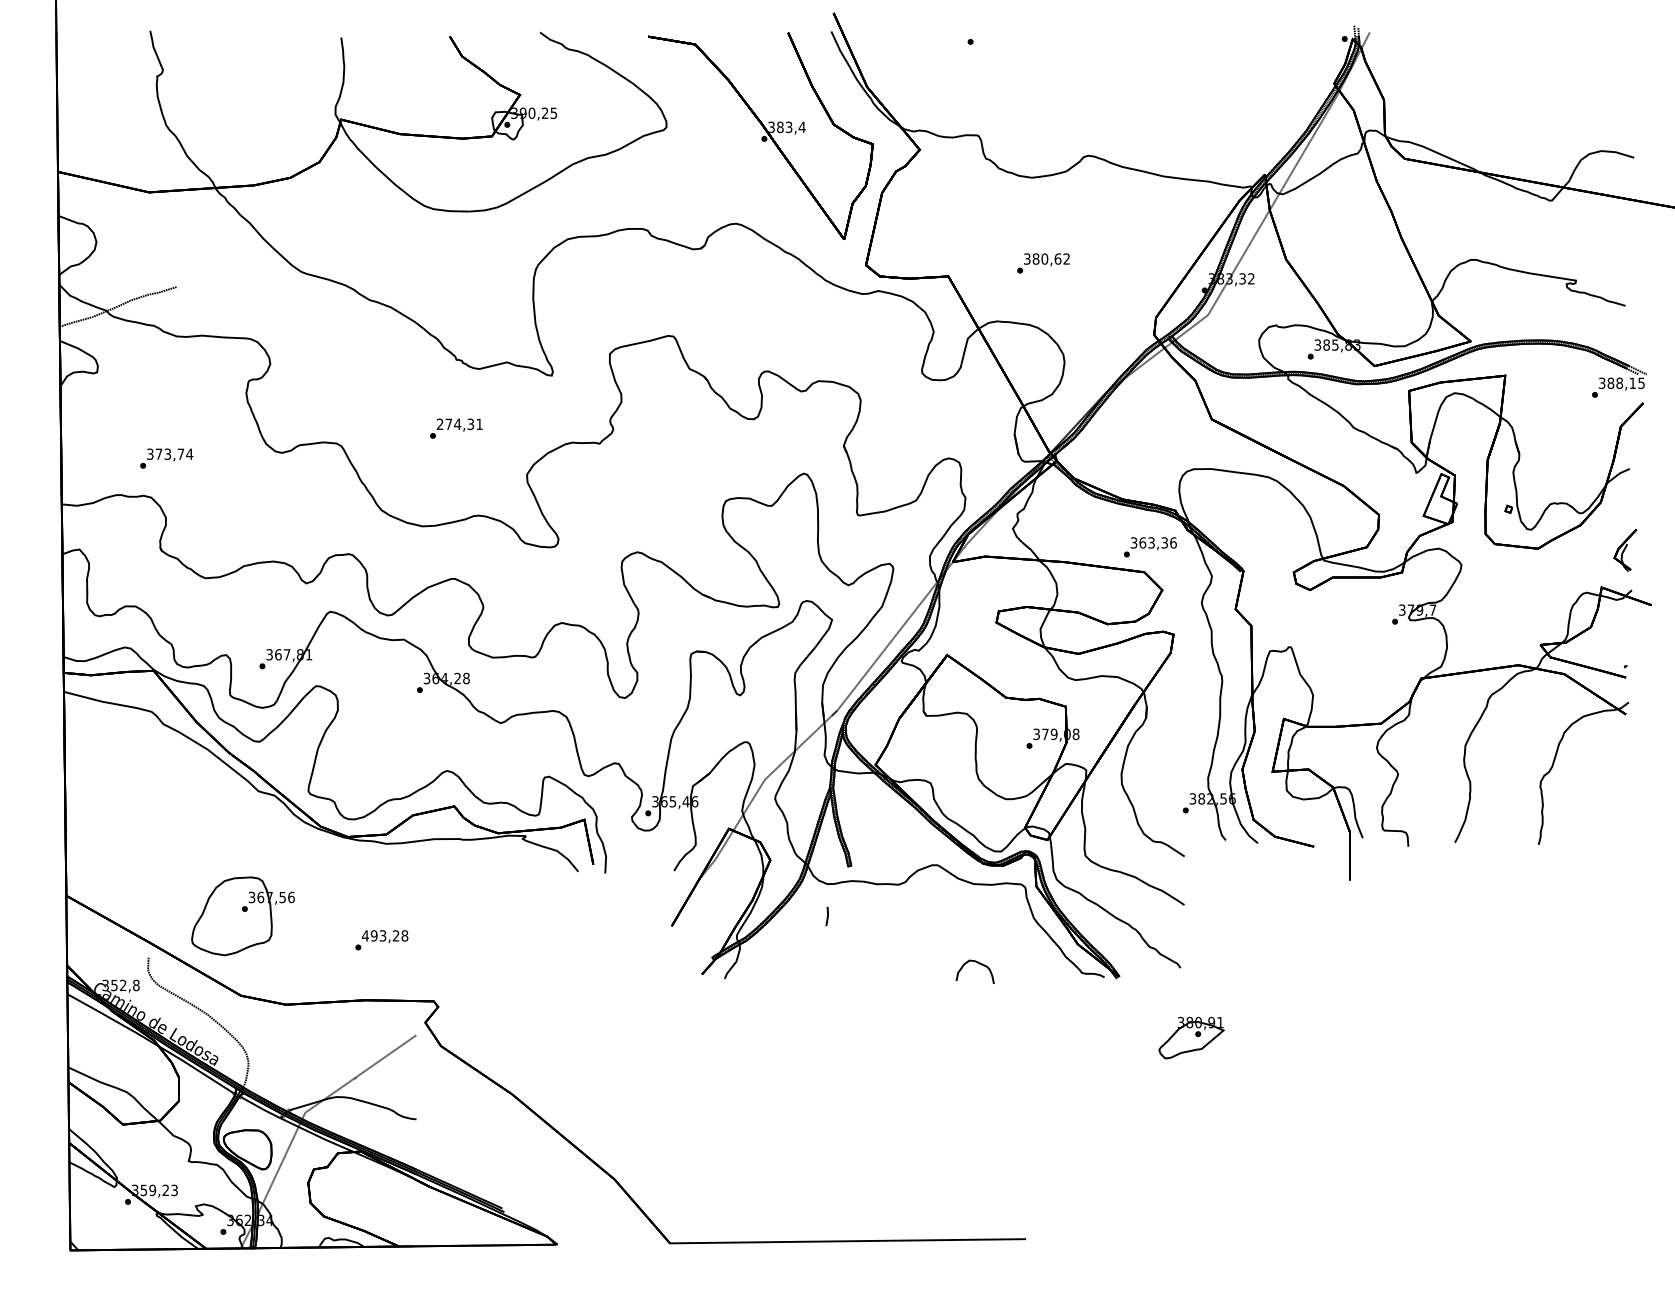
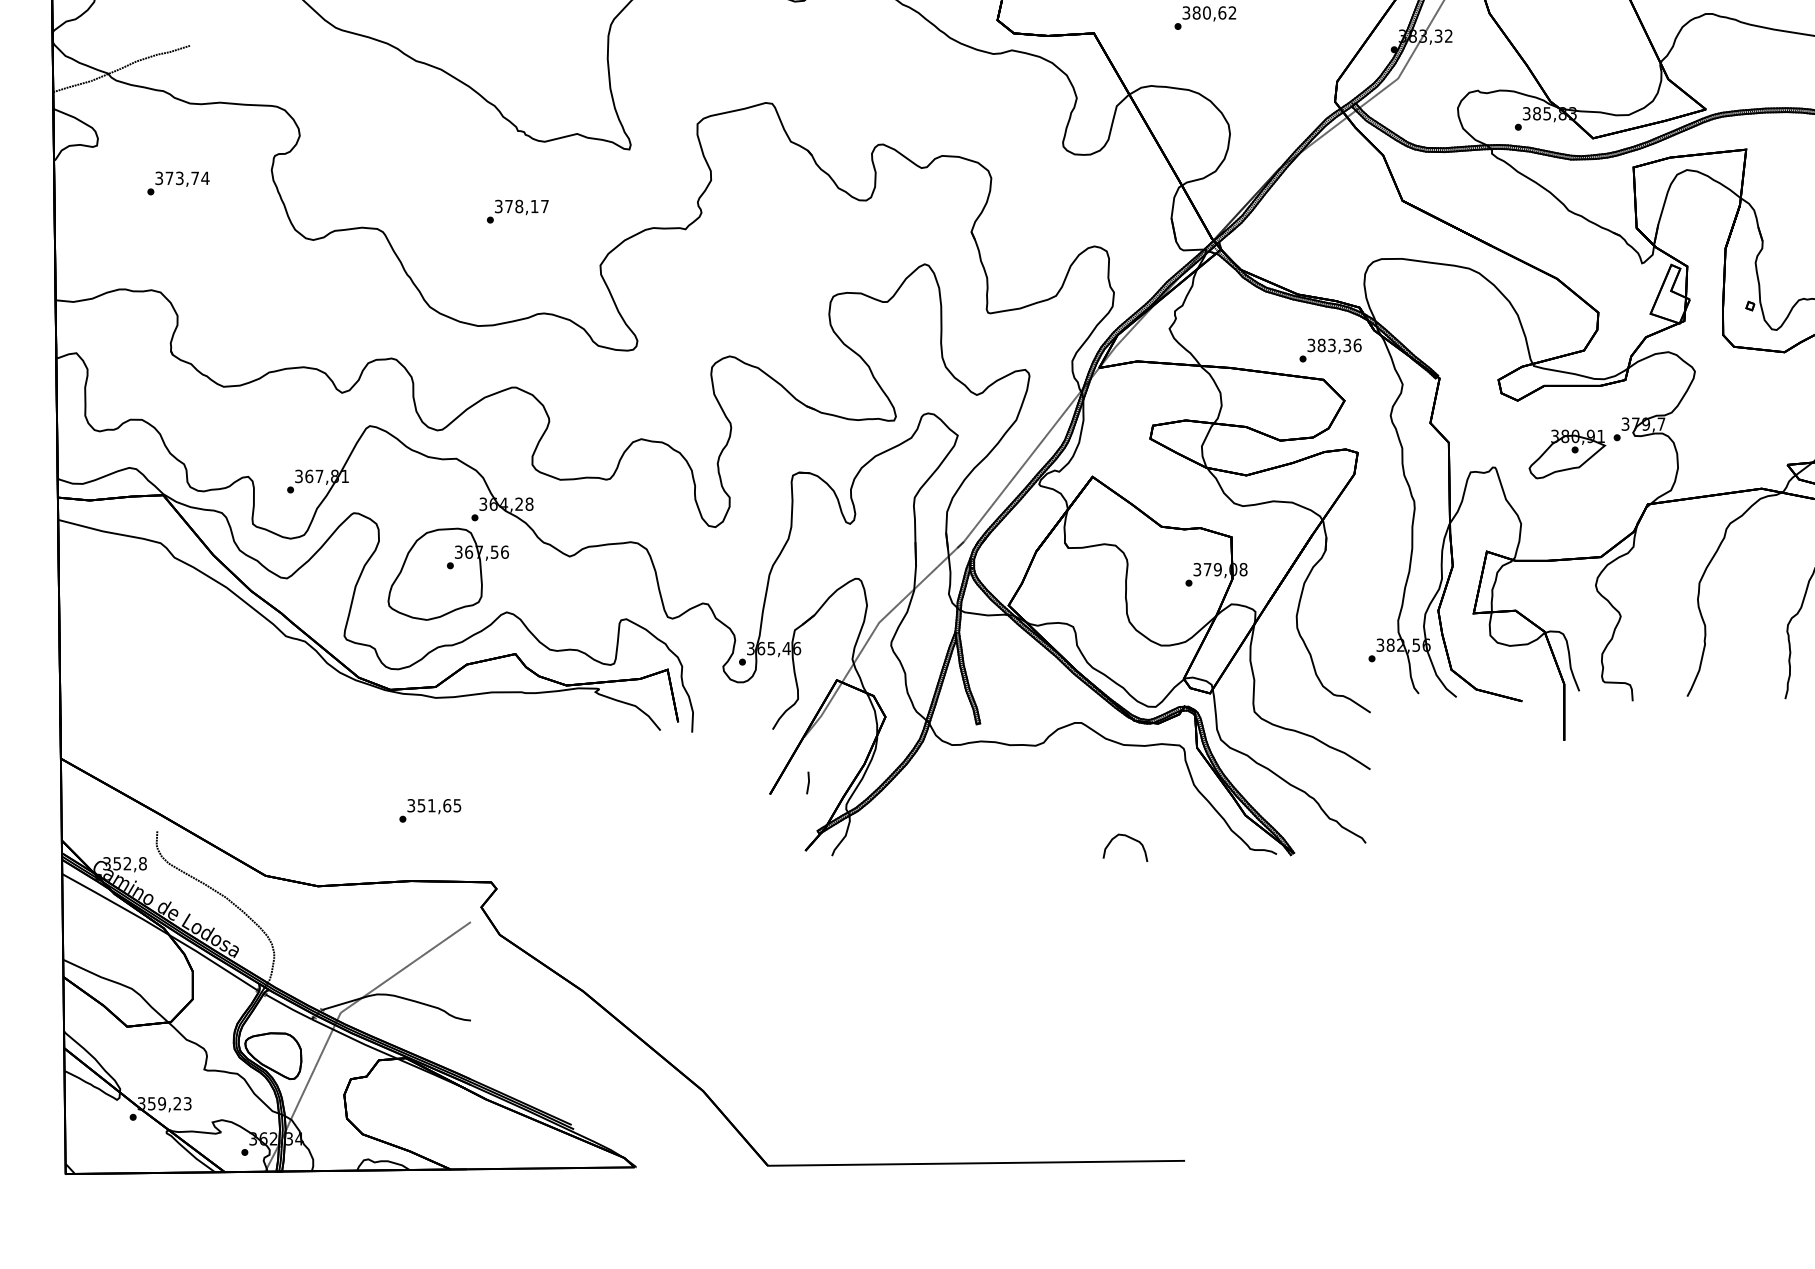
text: (459, 424) -> (521, 206), 274,31 -> 378,17
text: (166, 458) -> (178, 183), moved
text: (1142, 542) -> (1321, 344), 363,36 -> 383,36
part: (242, 916) -> (447, 574), moved
line: (827, 916) -> (808, 782), moved
text: (384, 935) -> (433, 805), 493,28 -> 351,65
part: (1191, 1037) -> (1567, 453), moved

